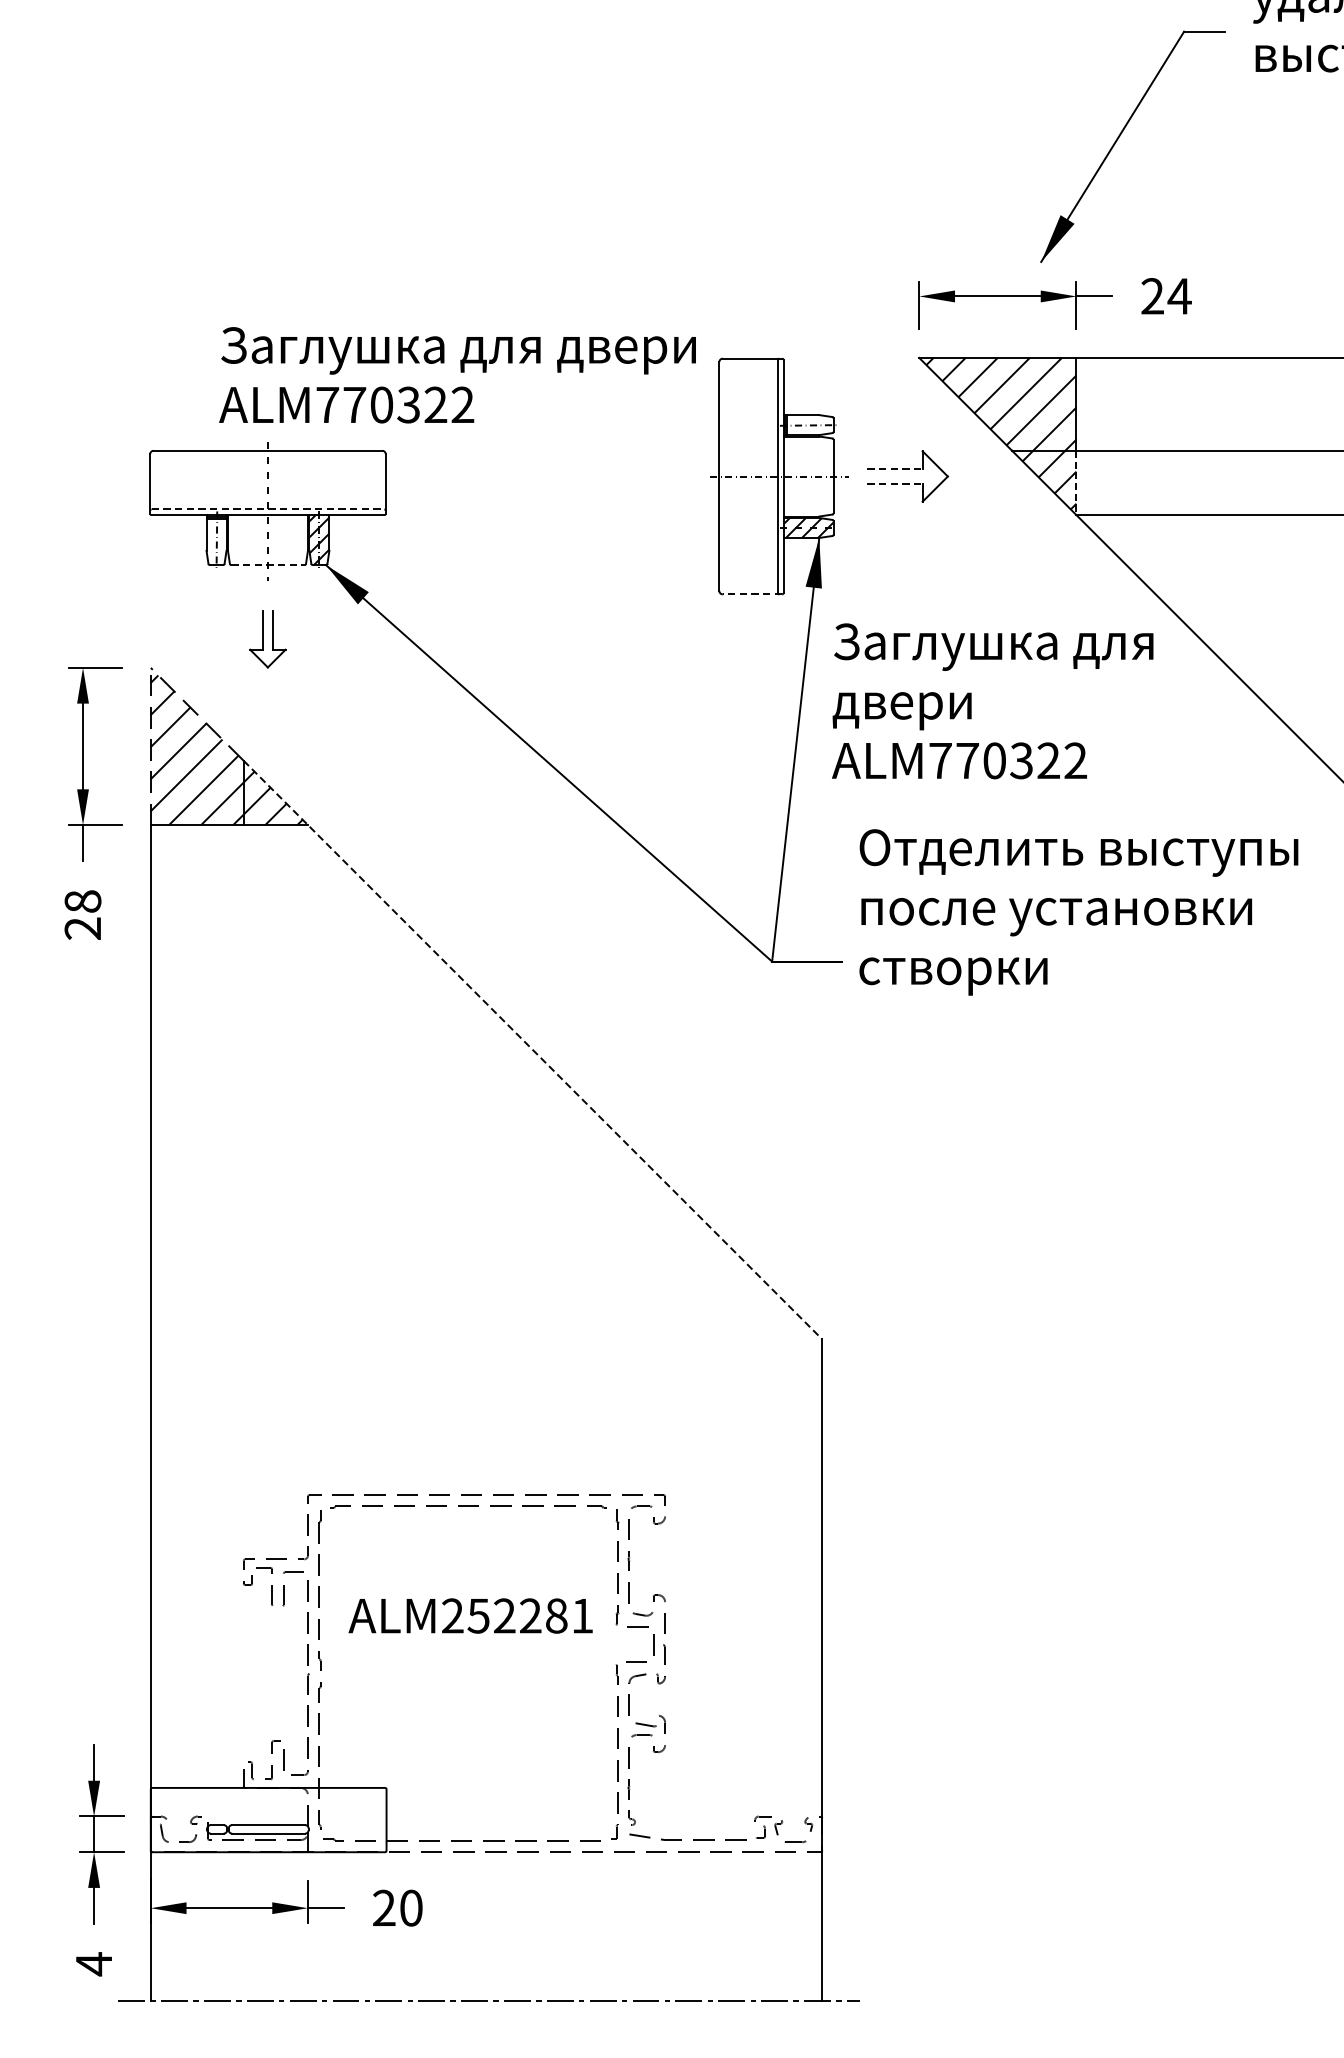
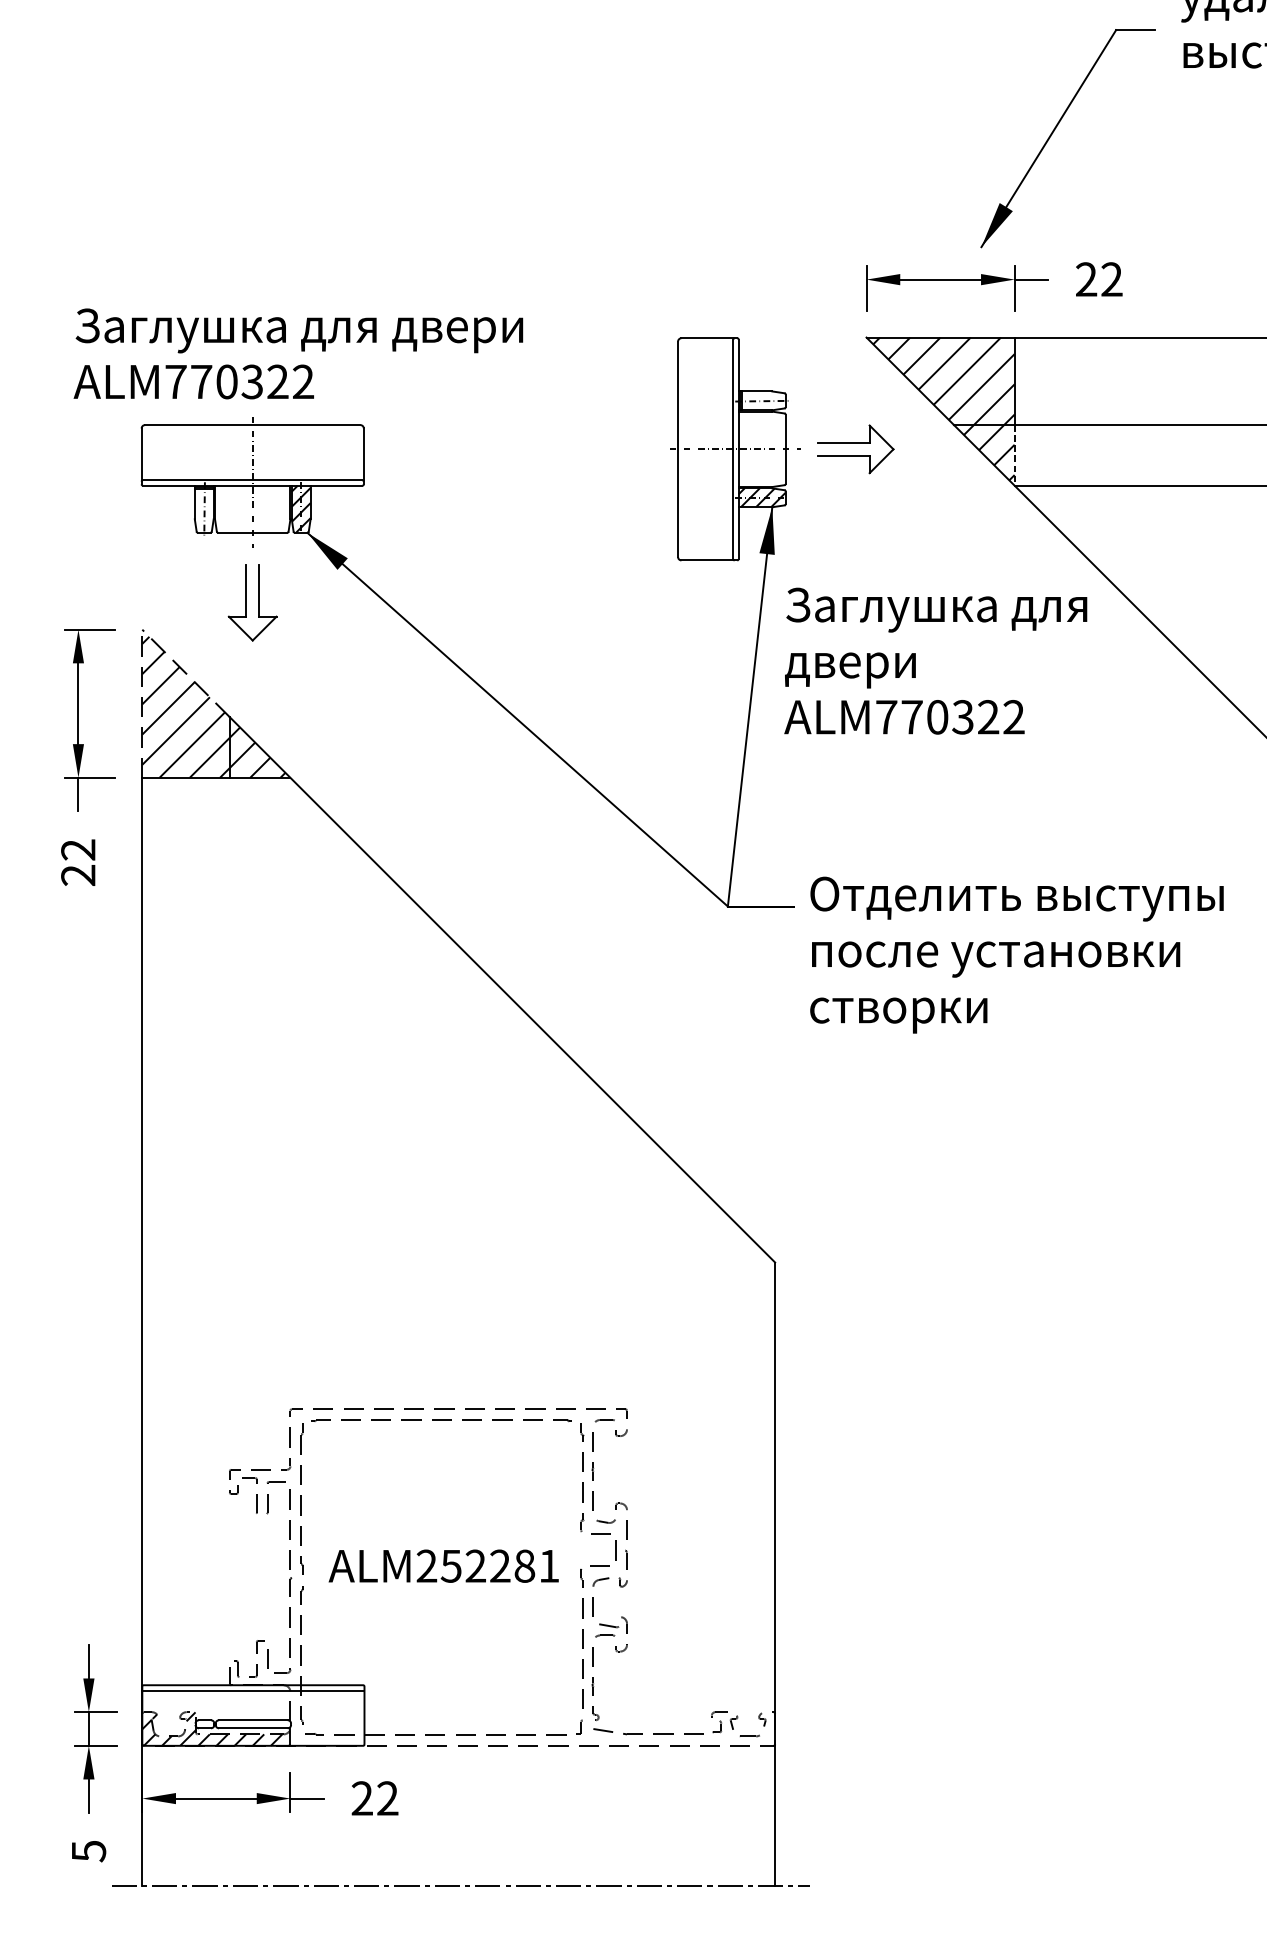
text: (1179, 296) -> (1111, 279), 24 -> 22
text: (457, 374) -> (298, 353), moved
line: (895, 469) -> (844, 442), dashed -> solid
line: (895, 484) -> (844, 456), dashed -> solid
line: (267, 509) -> (252, 480), dashed -> solid
line: (267, 564) -> (252, 532), dashed -> solid
line: (752, 594) -> (709, 560), dashed -> solid
part: (267, 639) -> (252, 602), size x1.43
text: (83, 901) -> (78, 849), 28 -> 22
text: (1078, 911) -> (1016, 954), moved
line: (532, 1049) -> (502, 989), dashed -> solid
text: (470, 1615) -> (443, 1565), moved
line: (268, 1793) -> (253, 1690), added
hatch: (229, 1833) -> (216, 1728), added
text: (410, 1908) -> (387, 1798), 20 -> 22
text: (94, 1964) -> (89, 1851), 4 -> 5

